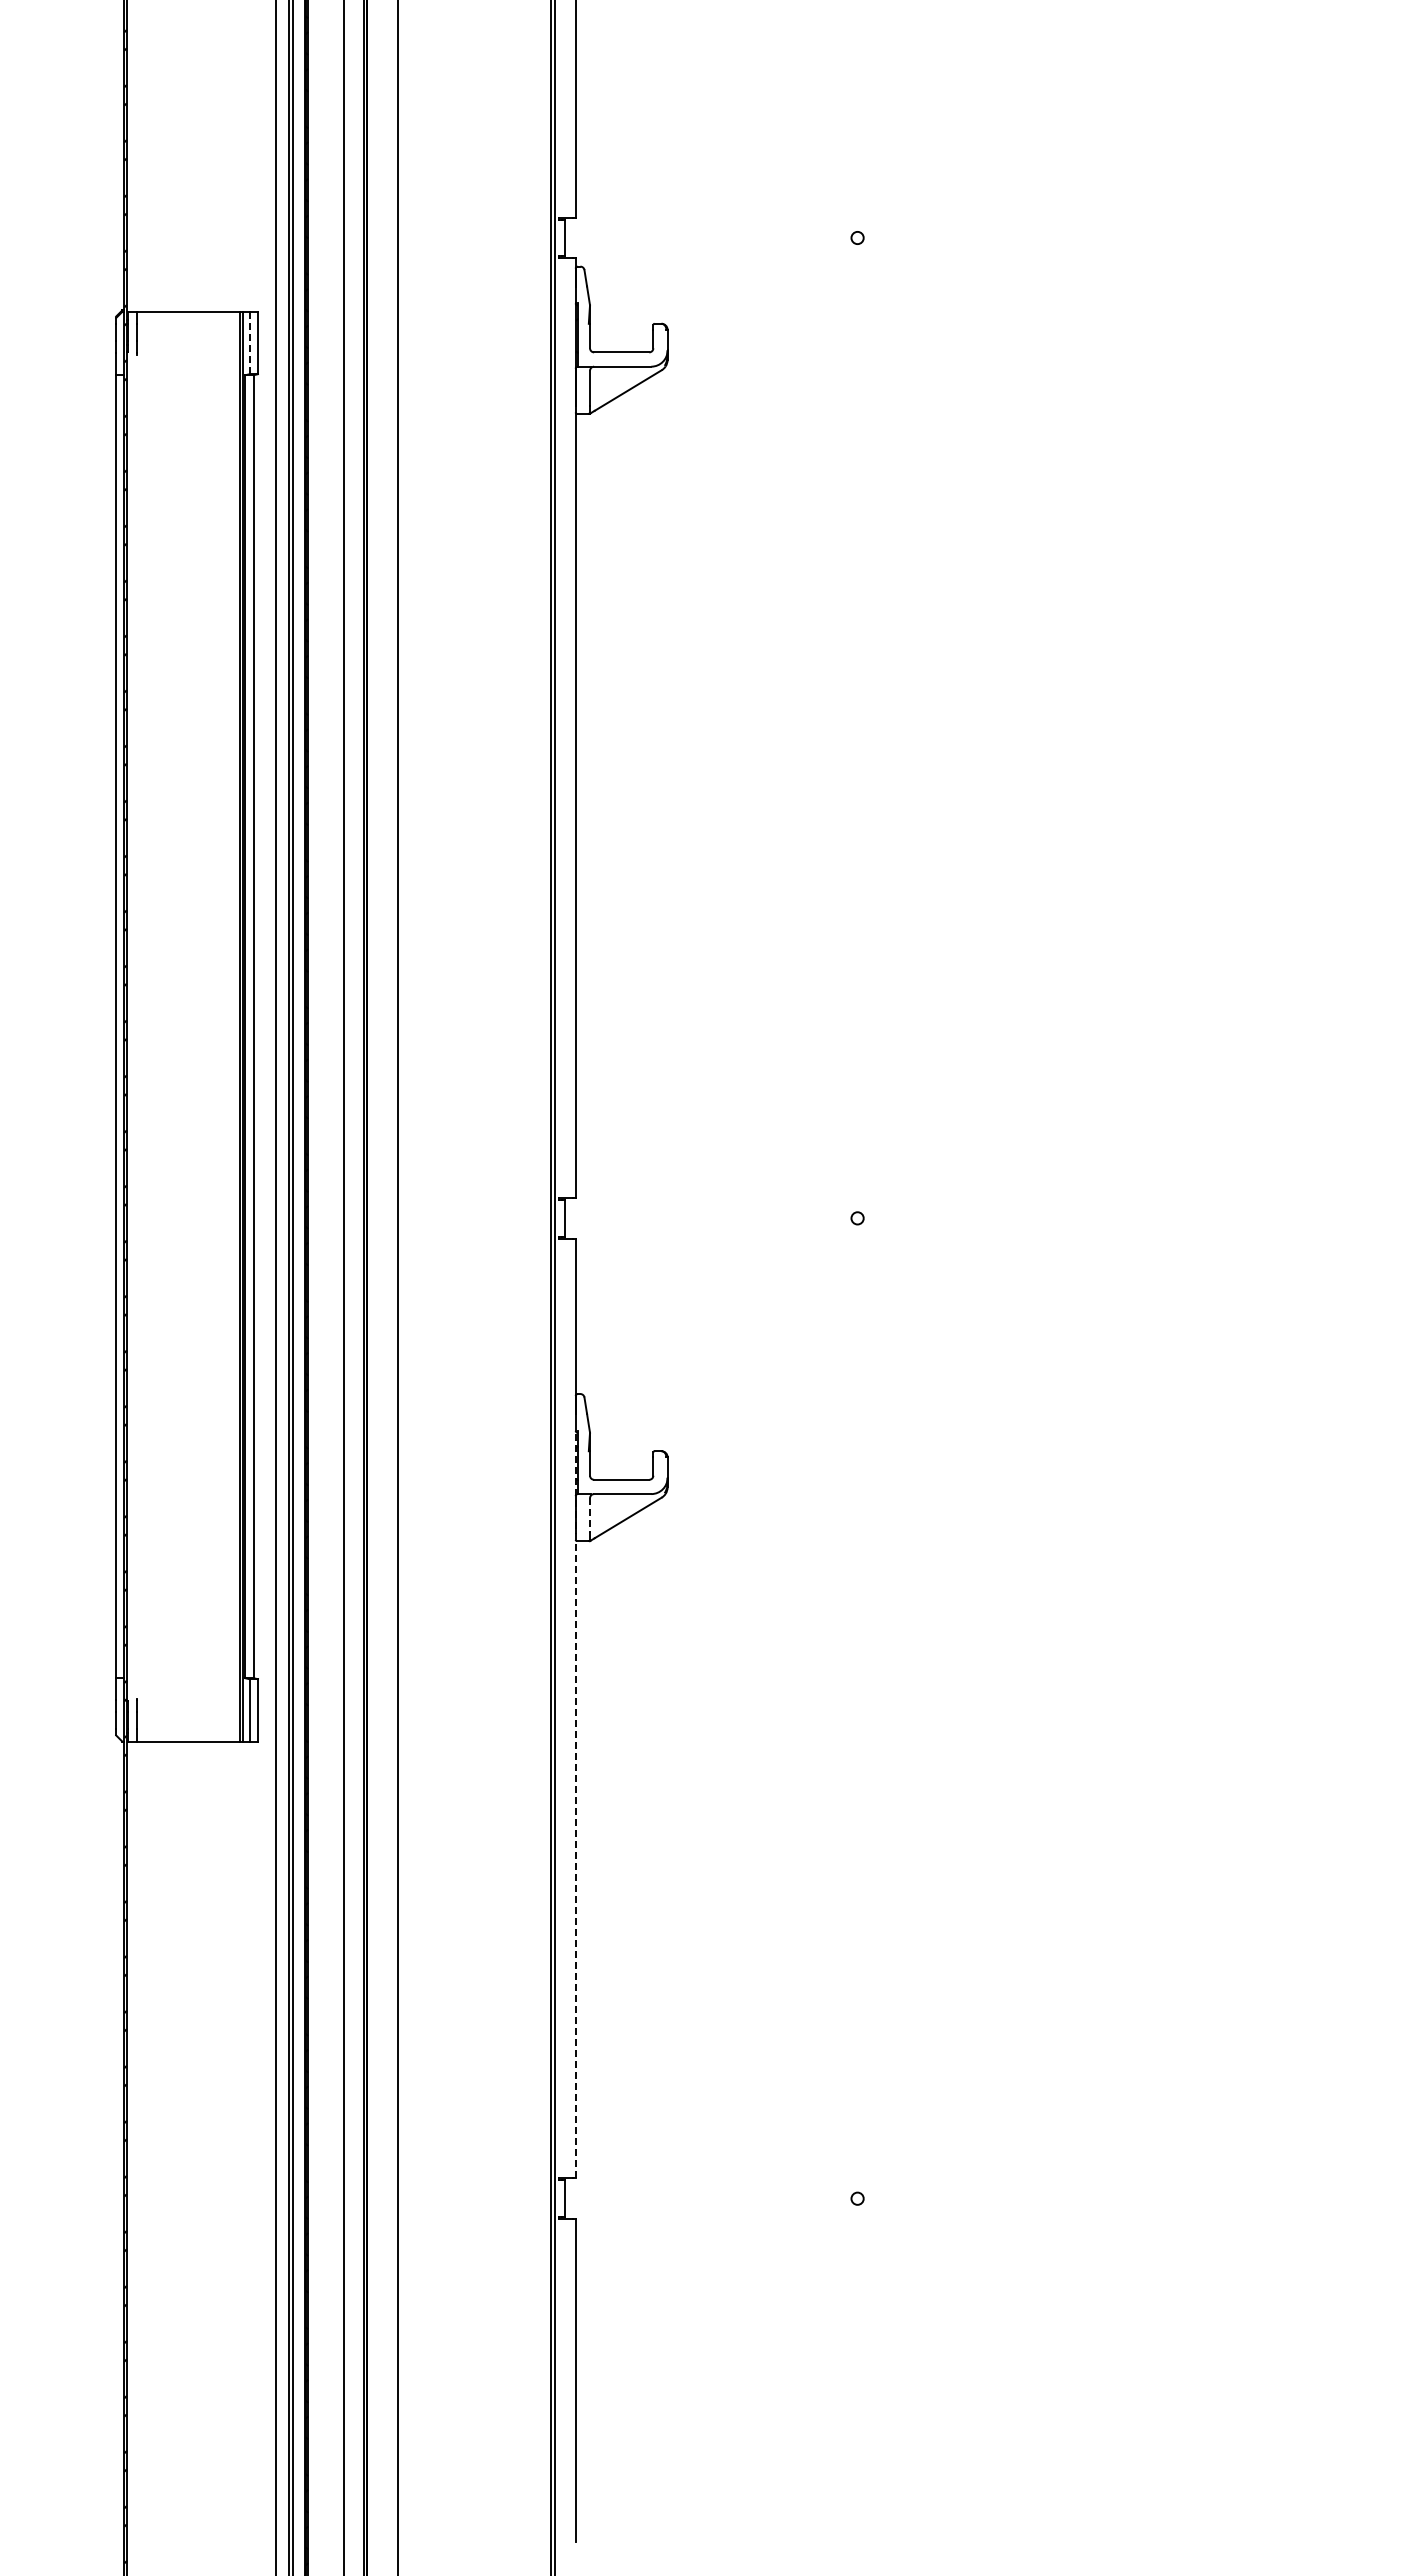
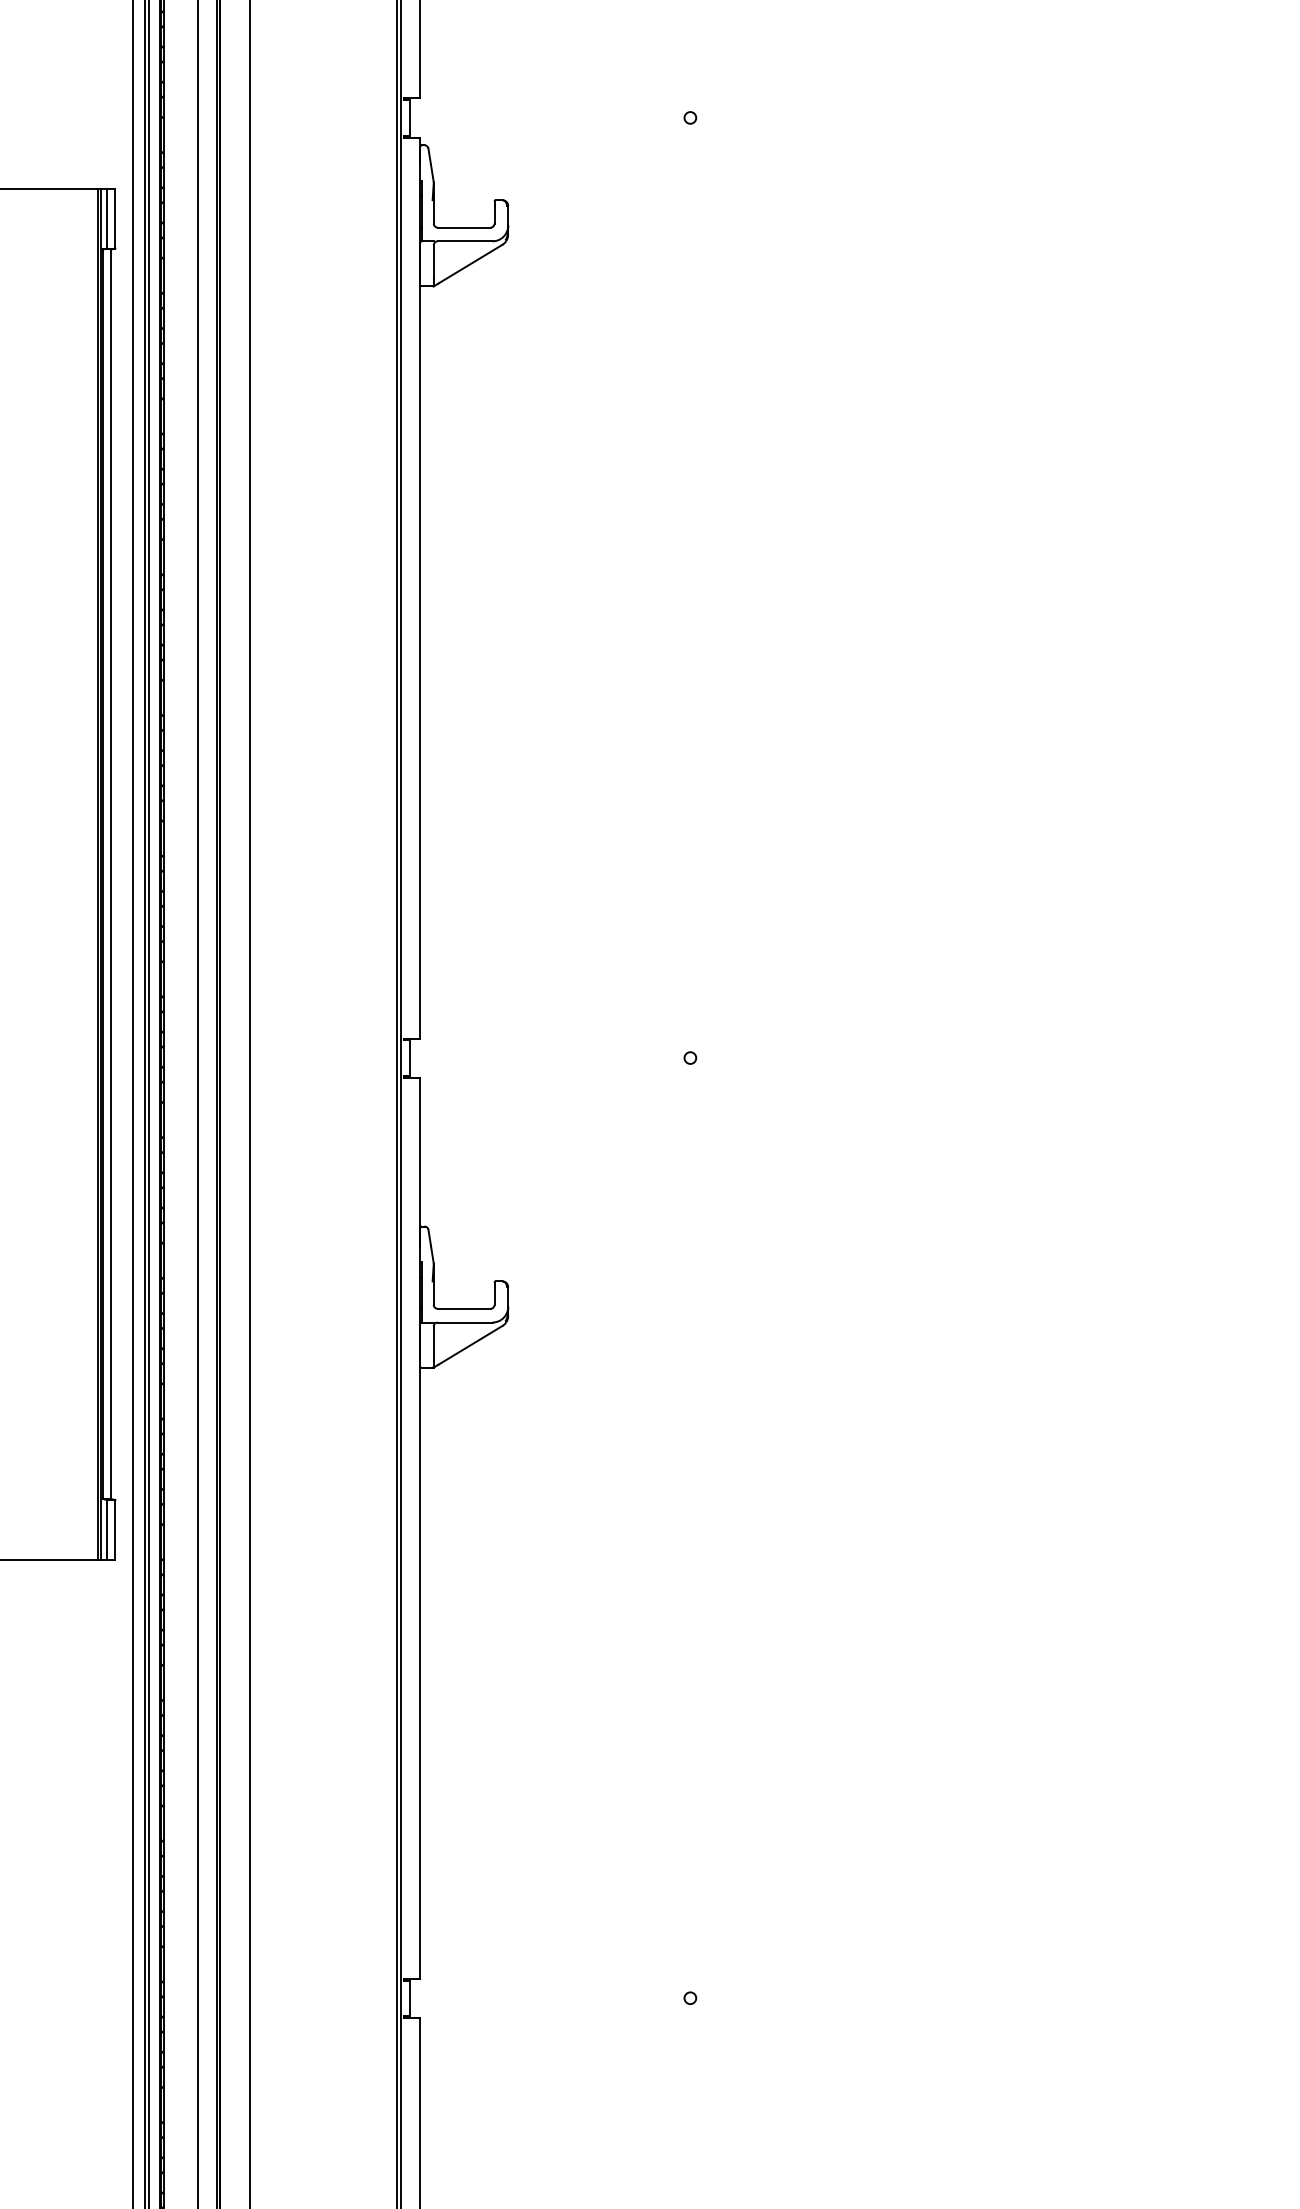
line: (249, 343) -> (107, 219), dashed -> solid
line: (590, 1516) -> (434, 1343), dashed -> solid
line: (575, 1804) -> (419, 1620), dashed -> solid

